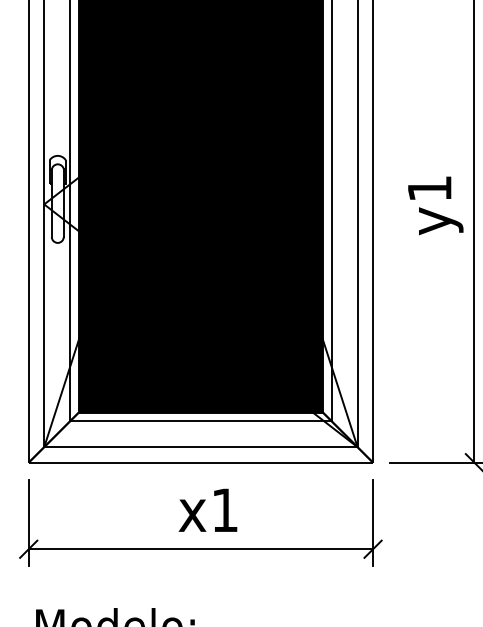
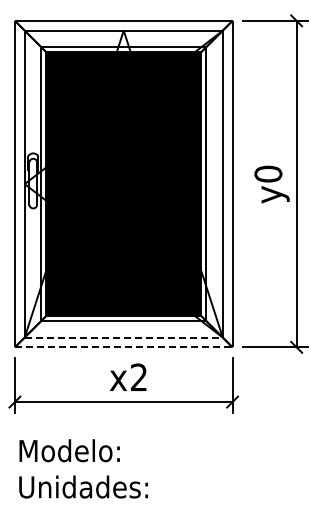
text: (429, 187) -> (268, 173), y1 -> y0
line: (202, 447) -> (124, 337), solid -> dashed
line: (200, 462) -> (123, 347), solid -> dashed
text: (224, 508) -> (138, 376), x1 -> x2

